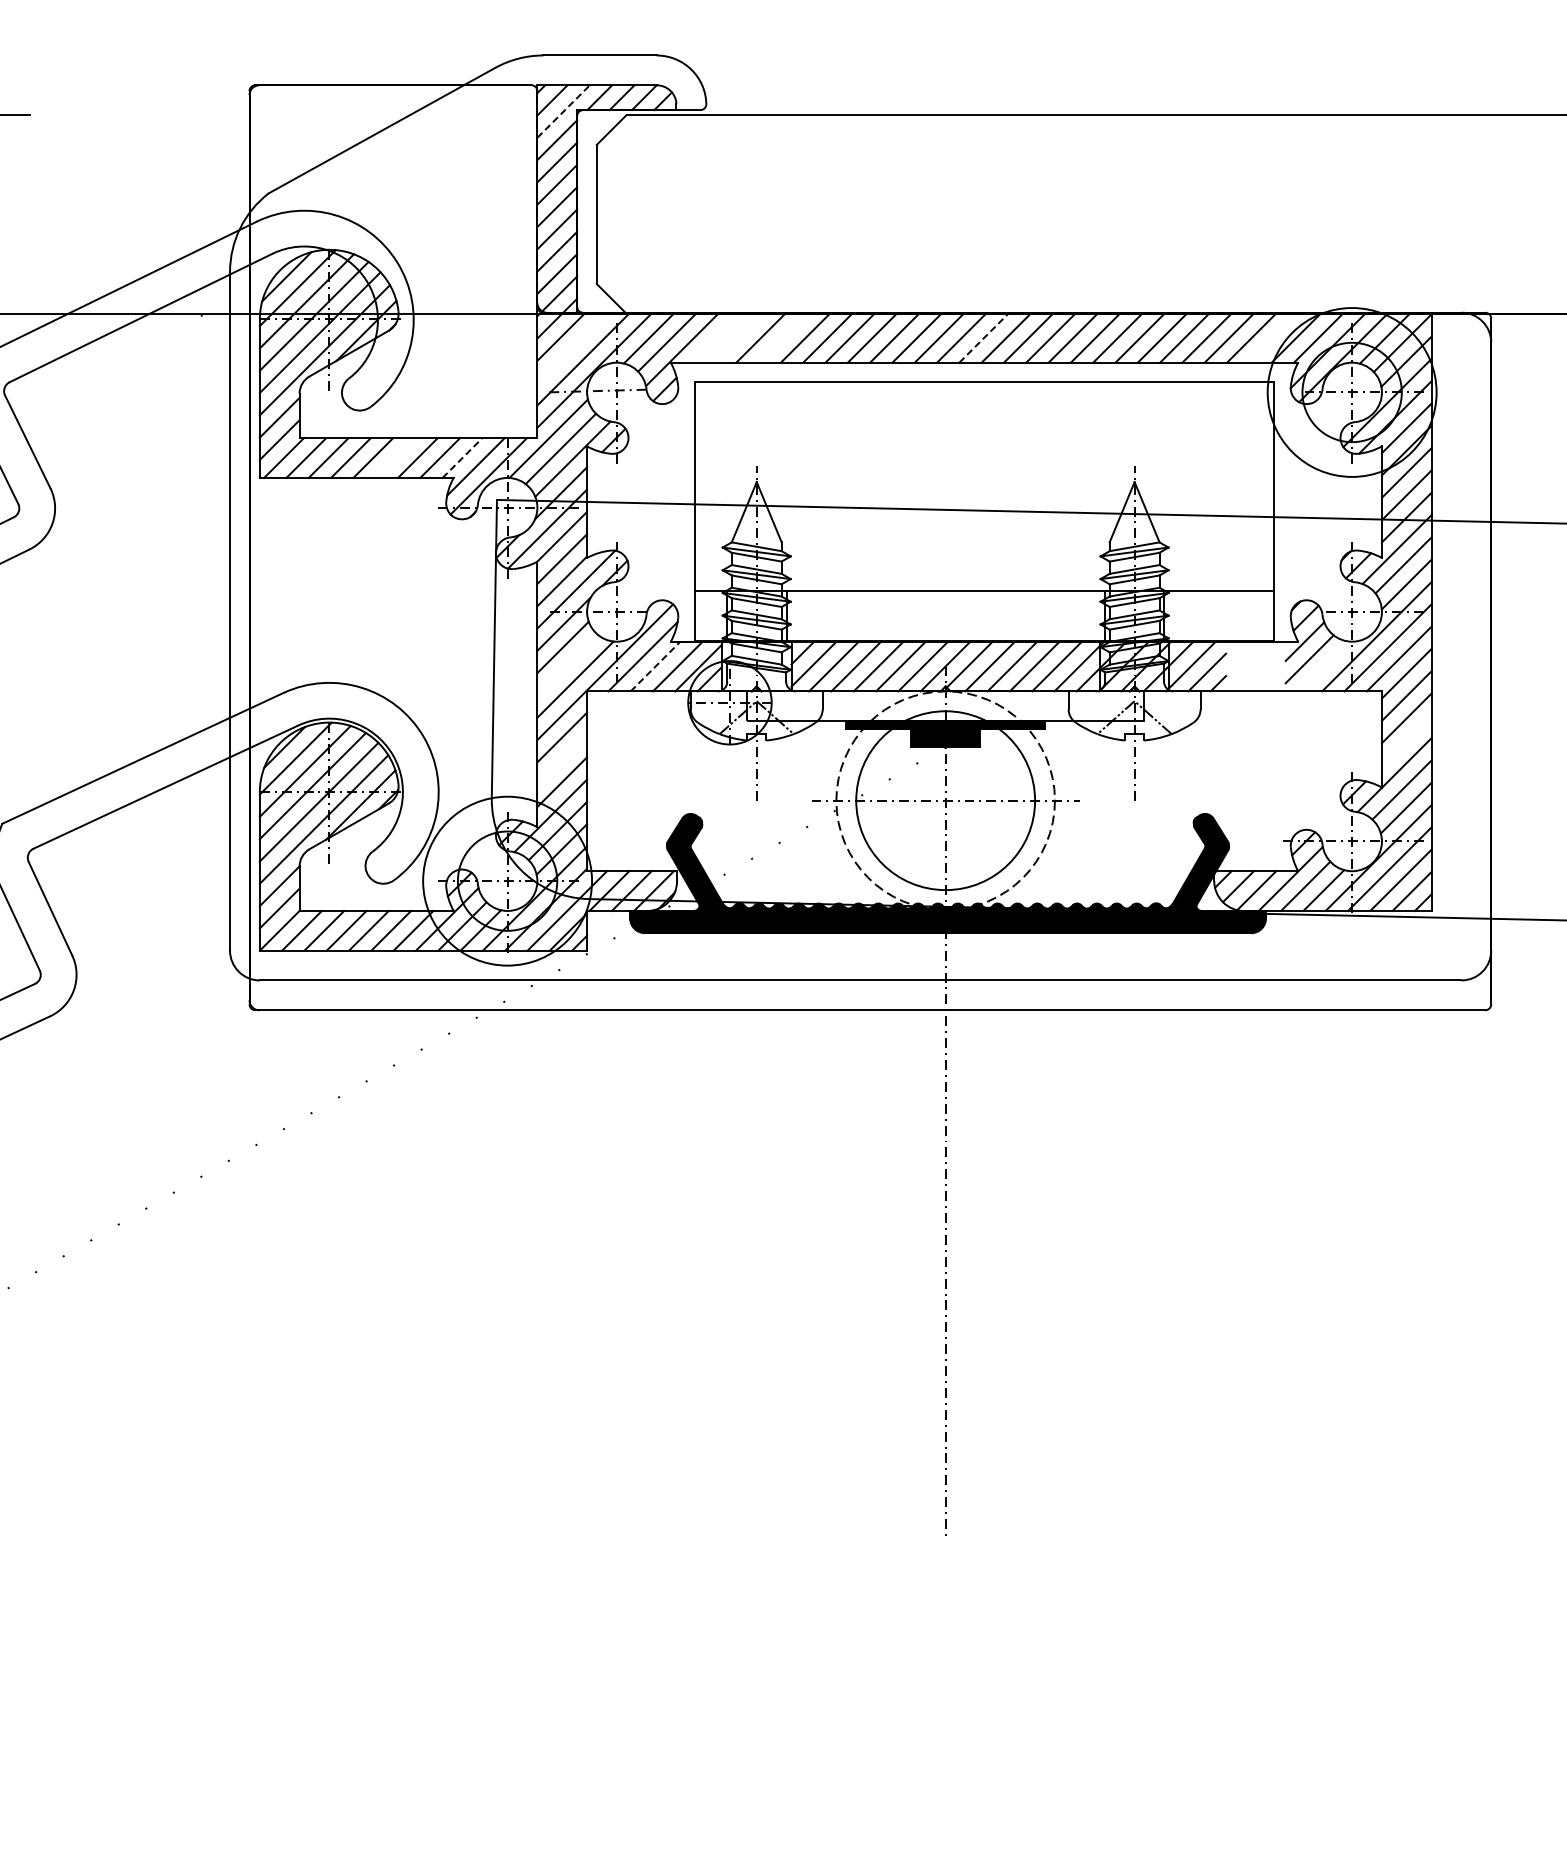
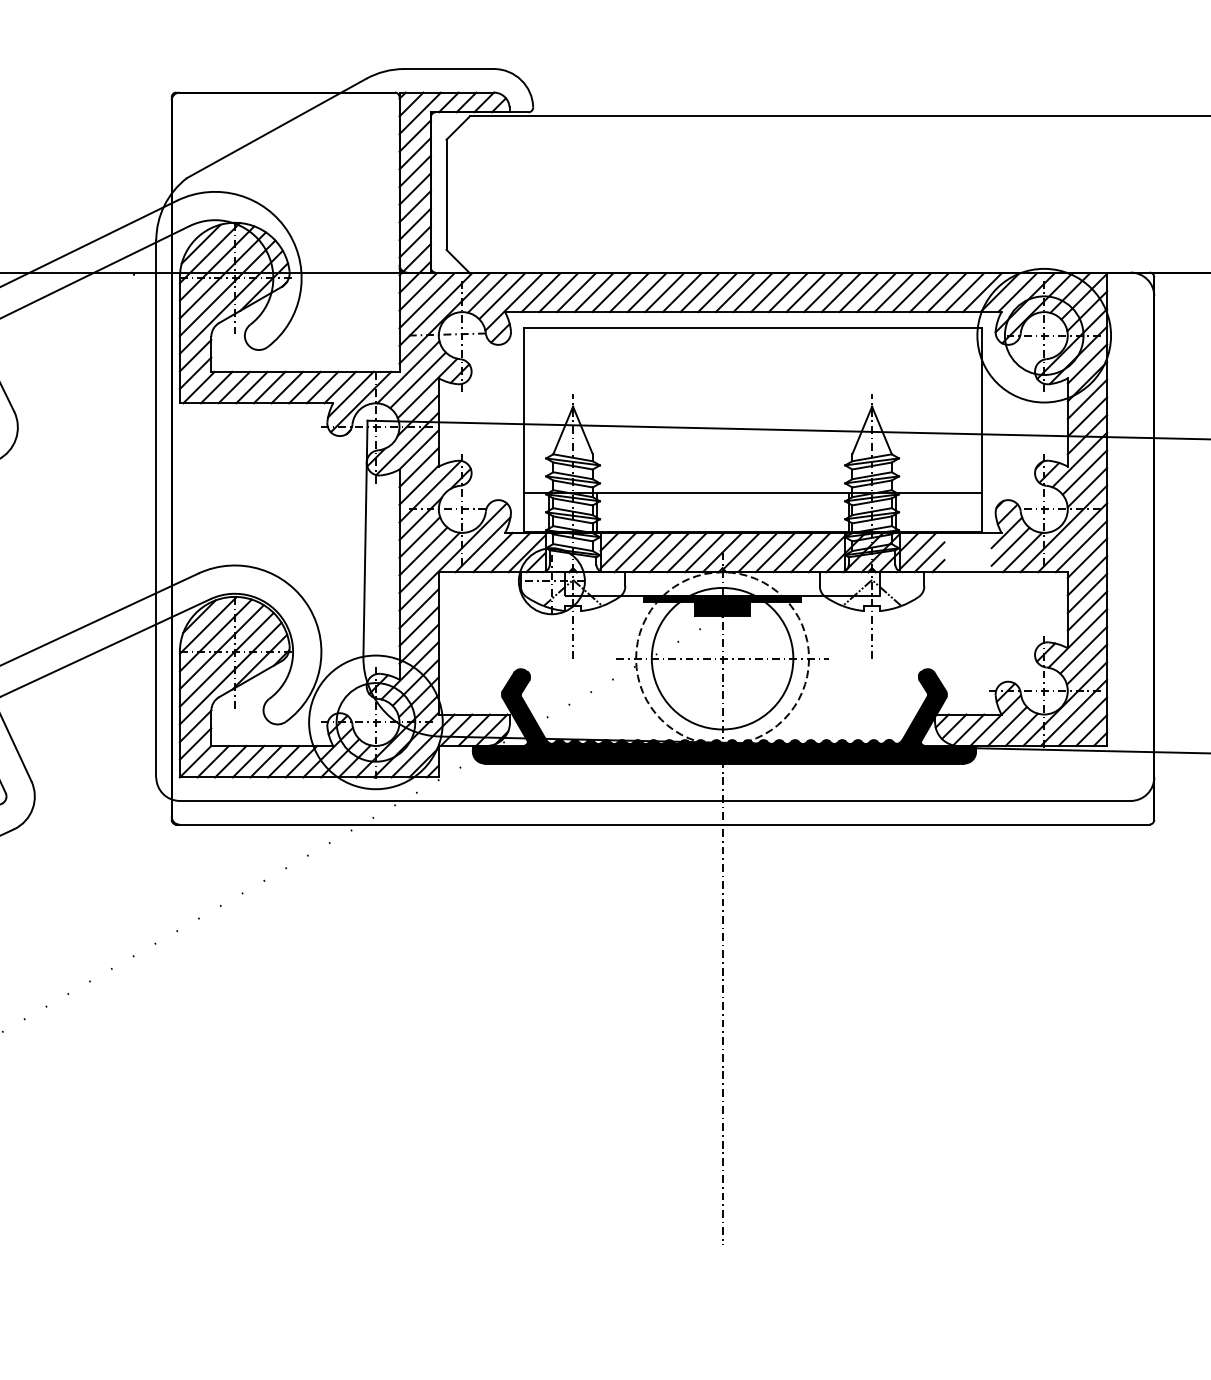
line: (564, 111) -> (420, 113), dashed -> solid
line: (715, 337) -> (540, 292), added
line: (738, 337) -> (558, 292), added
line: (782, 337) -> (593, 292), added
line: (1273, 337) -> (981, 292), added
line: (983, 338) -> (752, 292), dashed -> solid
line: (571, 348) -> (426, 300), added
line: (395, 457) -> (287, 387), added
line: (462, 457) -> (340, 387), dashed -> solid
line: (567, 664) -> (423, 550), added
line: (655, 666) -> (492, 552), dashed -> solid
line: (1324, 666) -> (1022, 552), added
line: (1406, 740) -> (1087, 611), added
line: (562, 759) -> (419, 626), added

